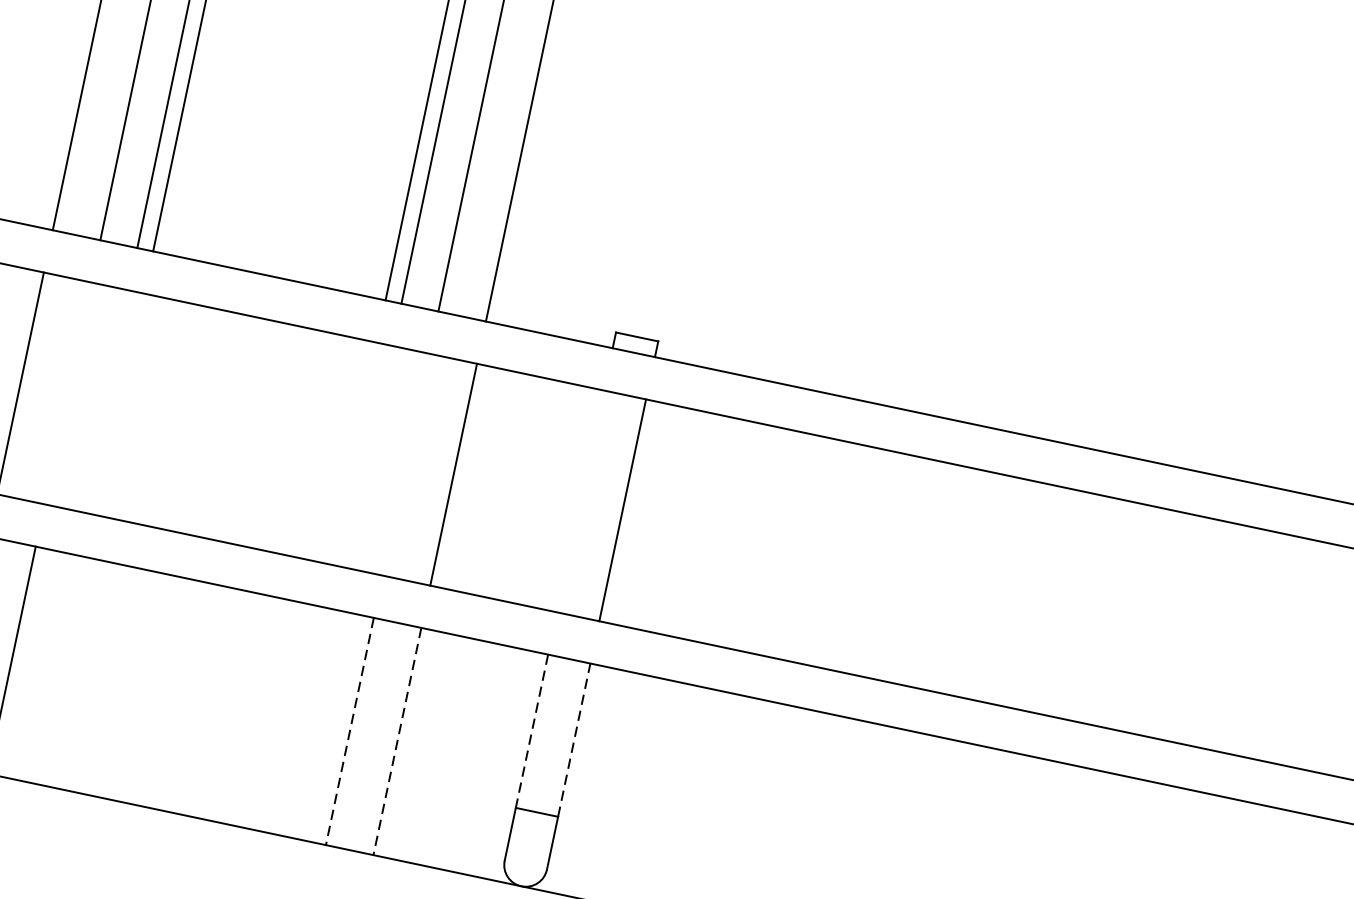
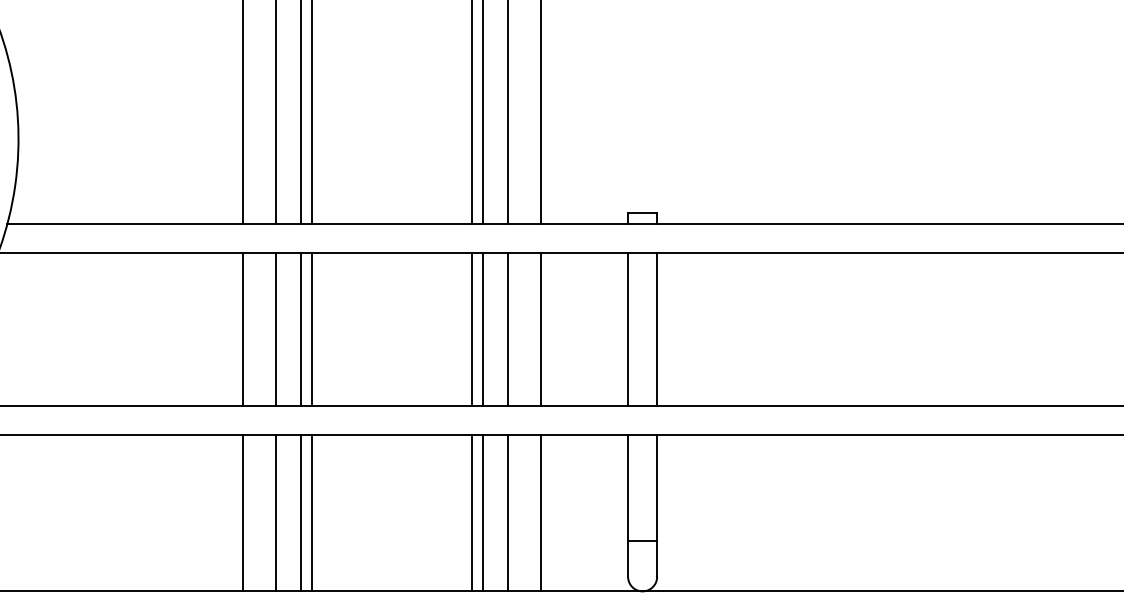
line: (67, 393) -> (275, 329), added
line: (105, 401) -> (301, 329), added
line: (120, 404) -> (311, 329), added
line: (352, 453) -> (471, 329), added
line: (368, 456) -> (482, 329), added
line: (406, 464) -> (508, 329), added
line: (581, 501) -> (628, 329), added
line: (49, 668) -> (301, 513), added
line: (63, 671) -> (311, 513), added
line: (296, 720) -> (471, 513), added
line: (312, 724) -> (482, 513), added
line: (532, 730) -> (628, 487), dashed -> solid
line: (350, 731) -> (508, 513), dashed -> solid
line: (574, 739) -> (657, 487), dashed -> solid
line: (396, 741) -> (540, 513), dashed -> solid

